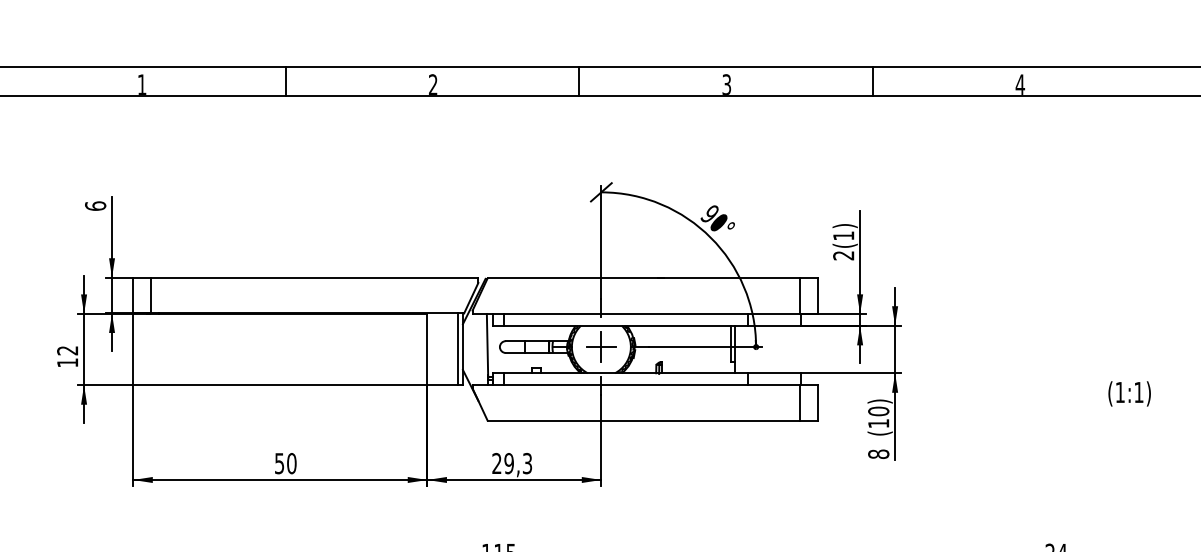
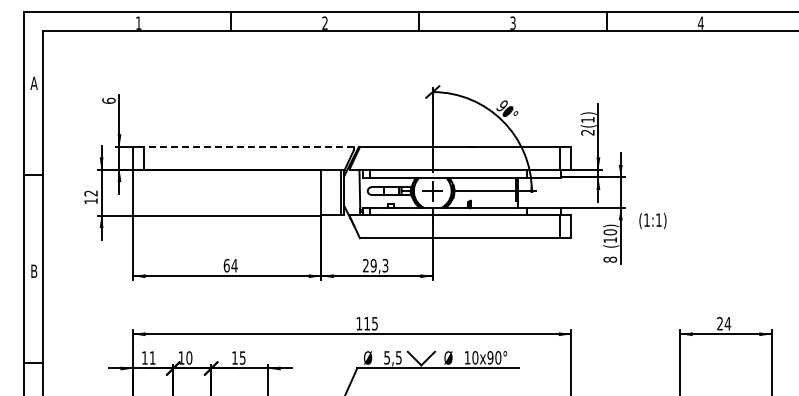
line: (315, 277) -> (249, 146), solid -> dashed
text: (1128, 394) -> (652, 221), moved
text: (285, 463) -> (230, 265), 50 -> 64

